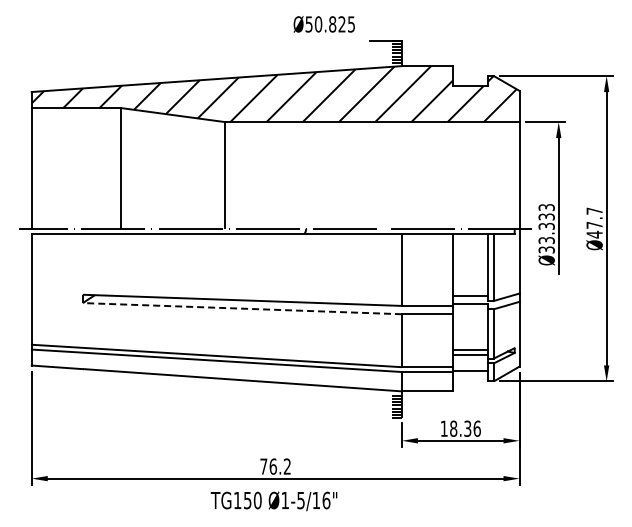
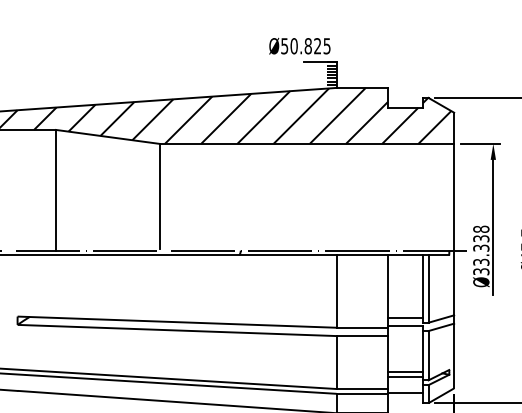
text: (323, 24) -> (299, 46), moved
text: (546, 207) -> (481, 229), Ø33.333 -> Ø33.338
line: (241, 308) -> (176, 330), dashed -> solid

